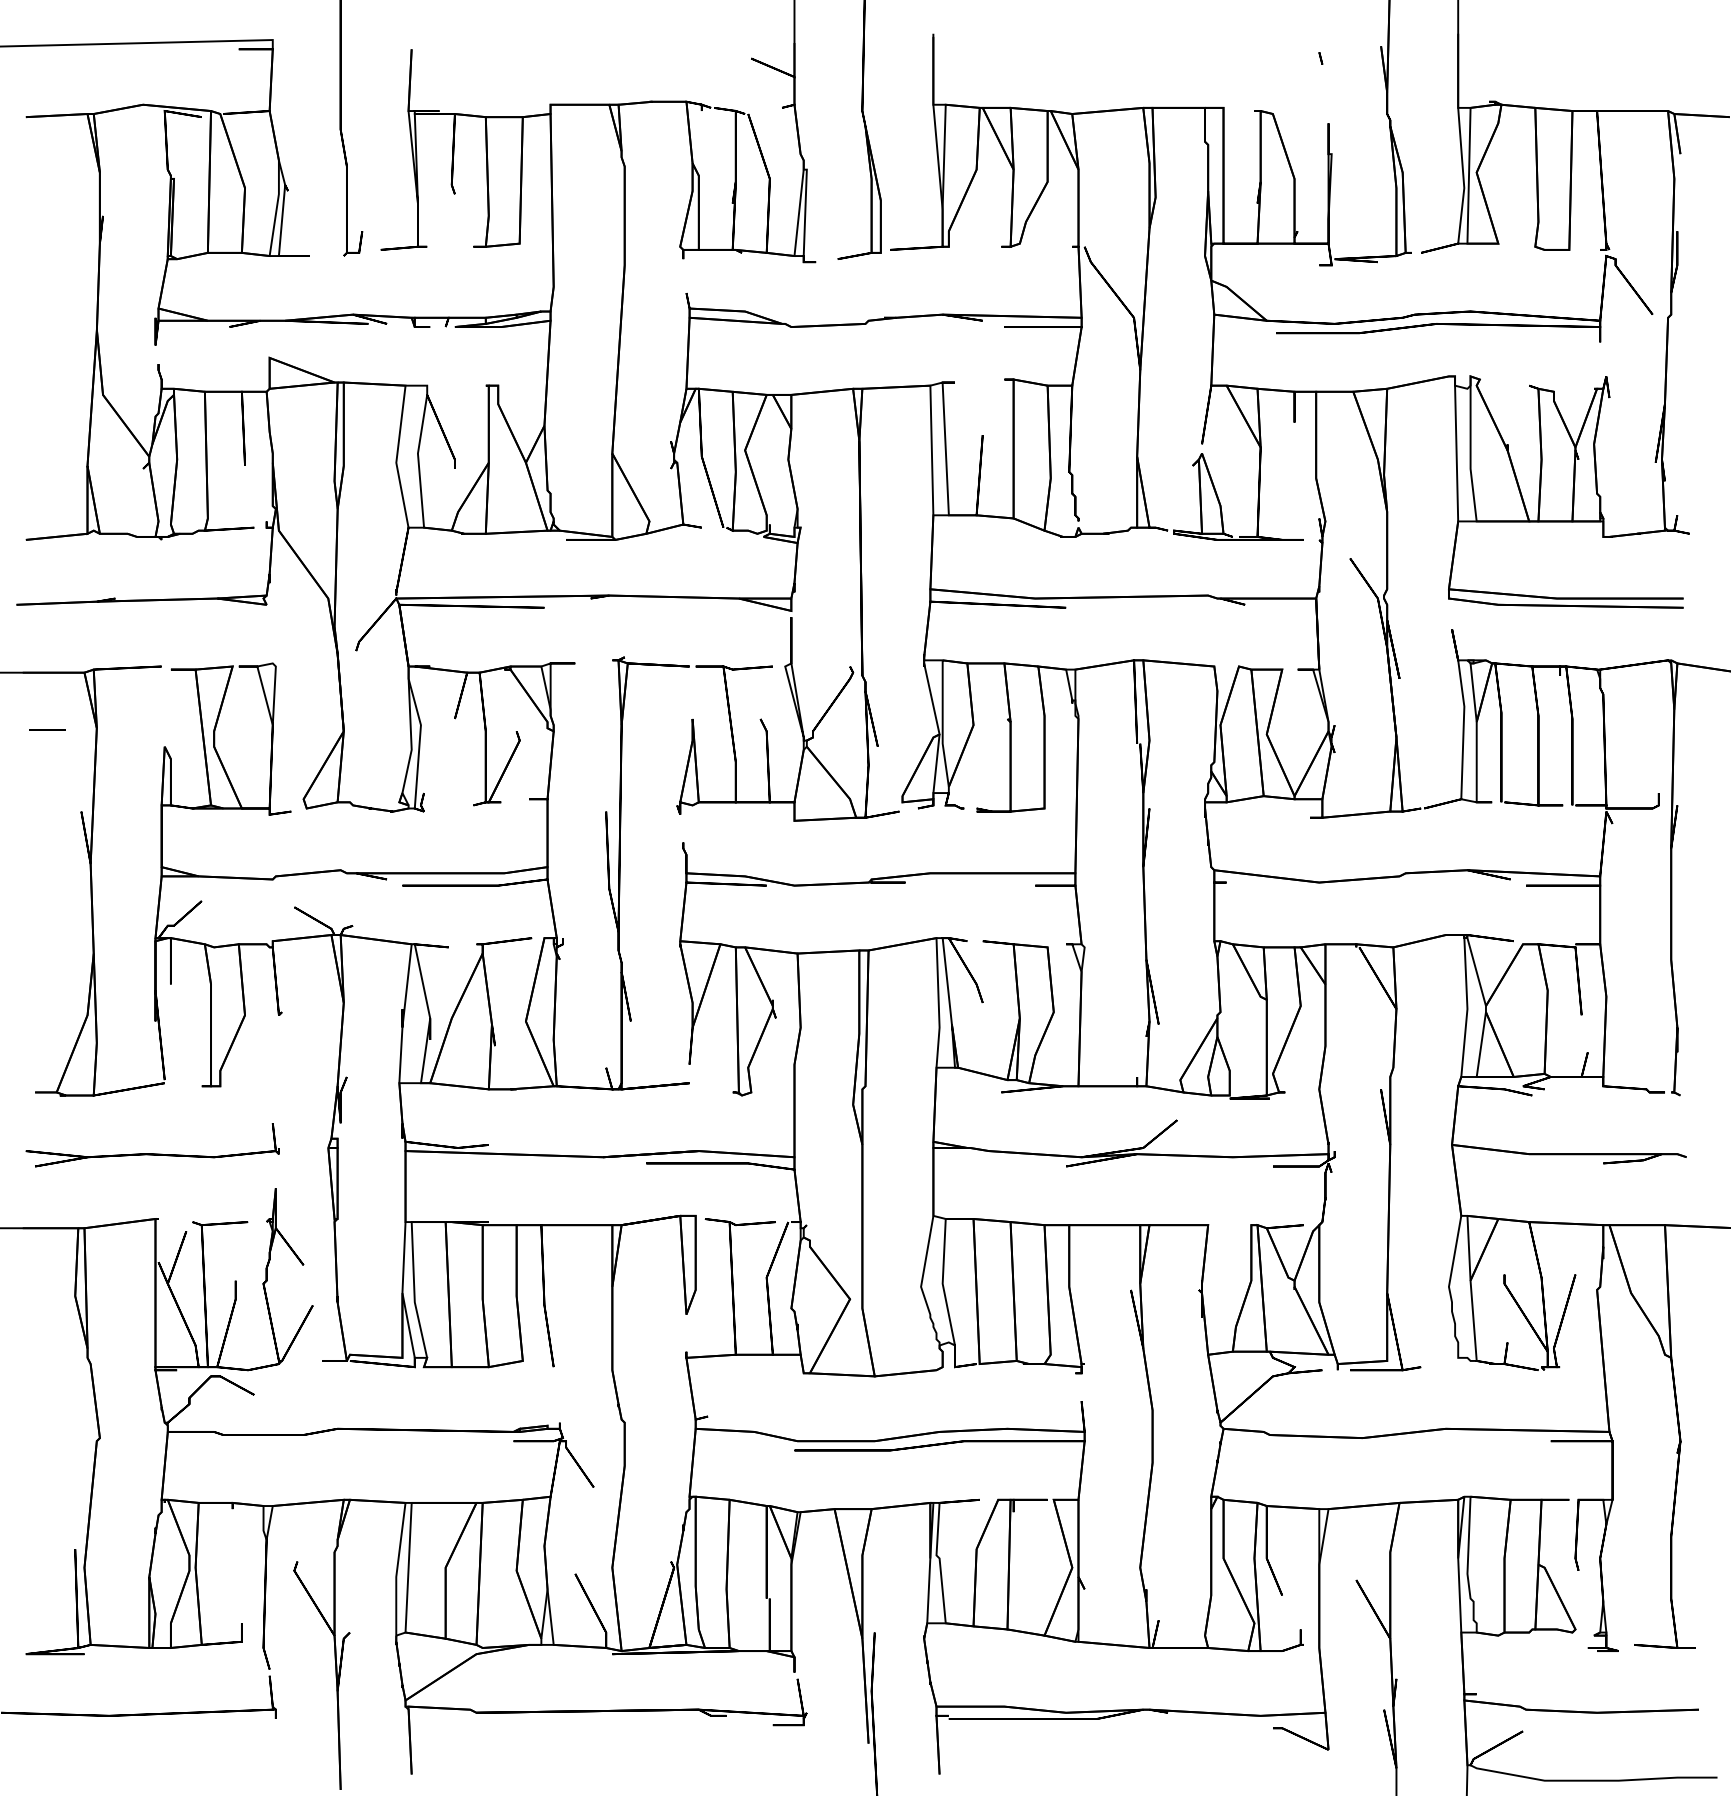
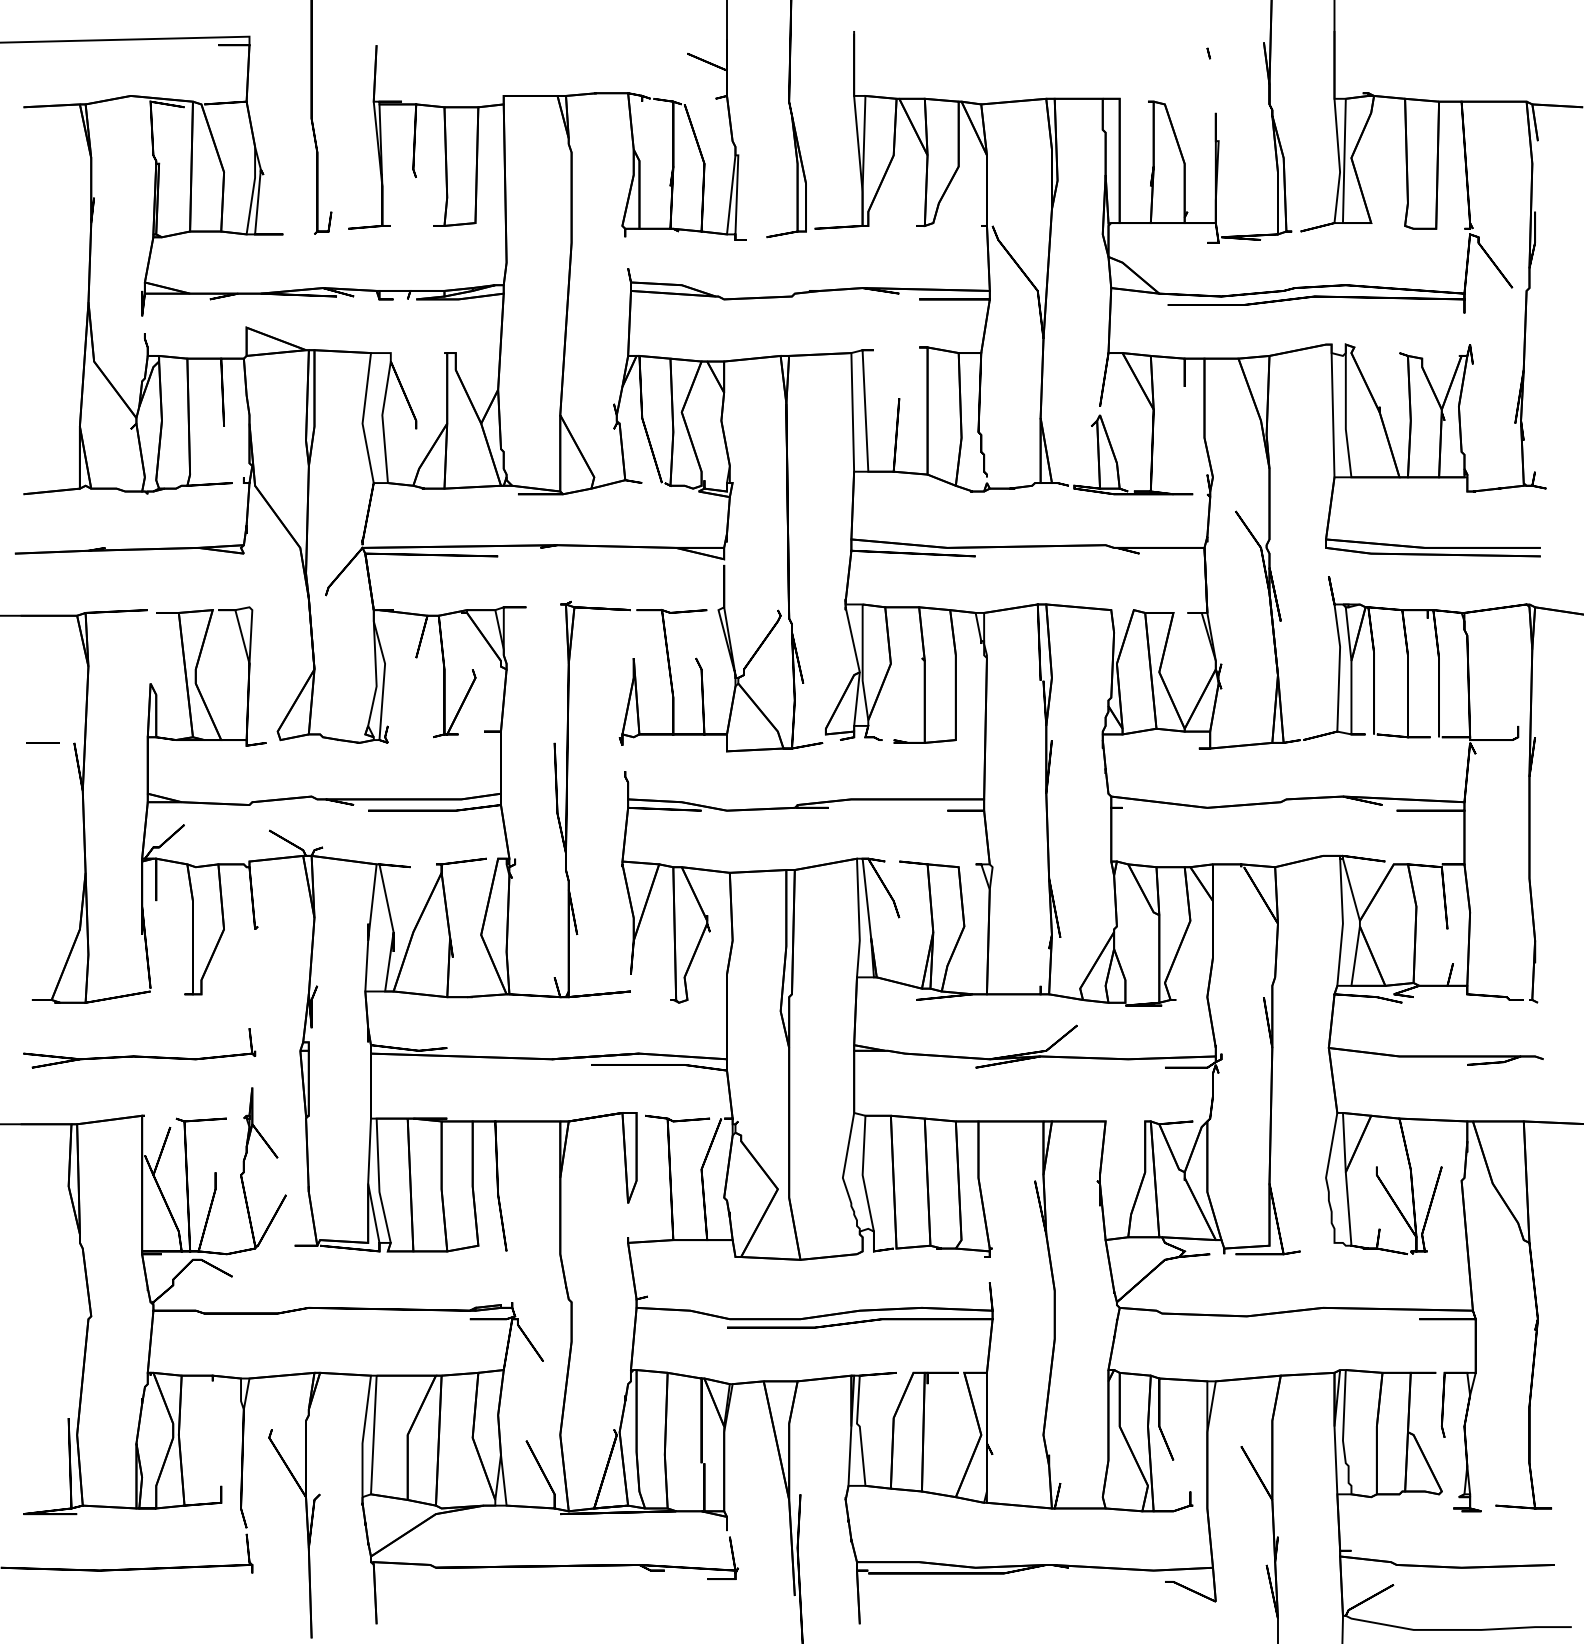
line: (47, 729) -> (43, 742), moved

